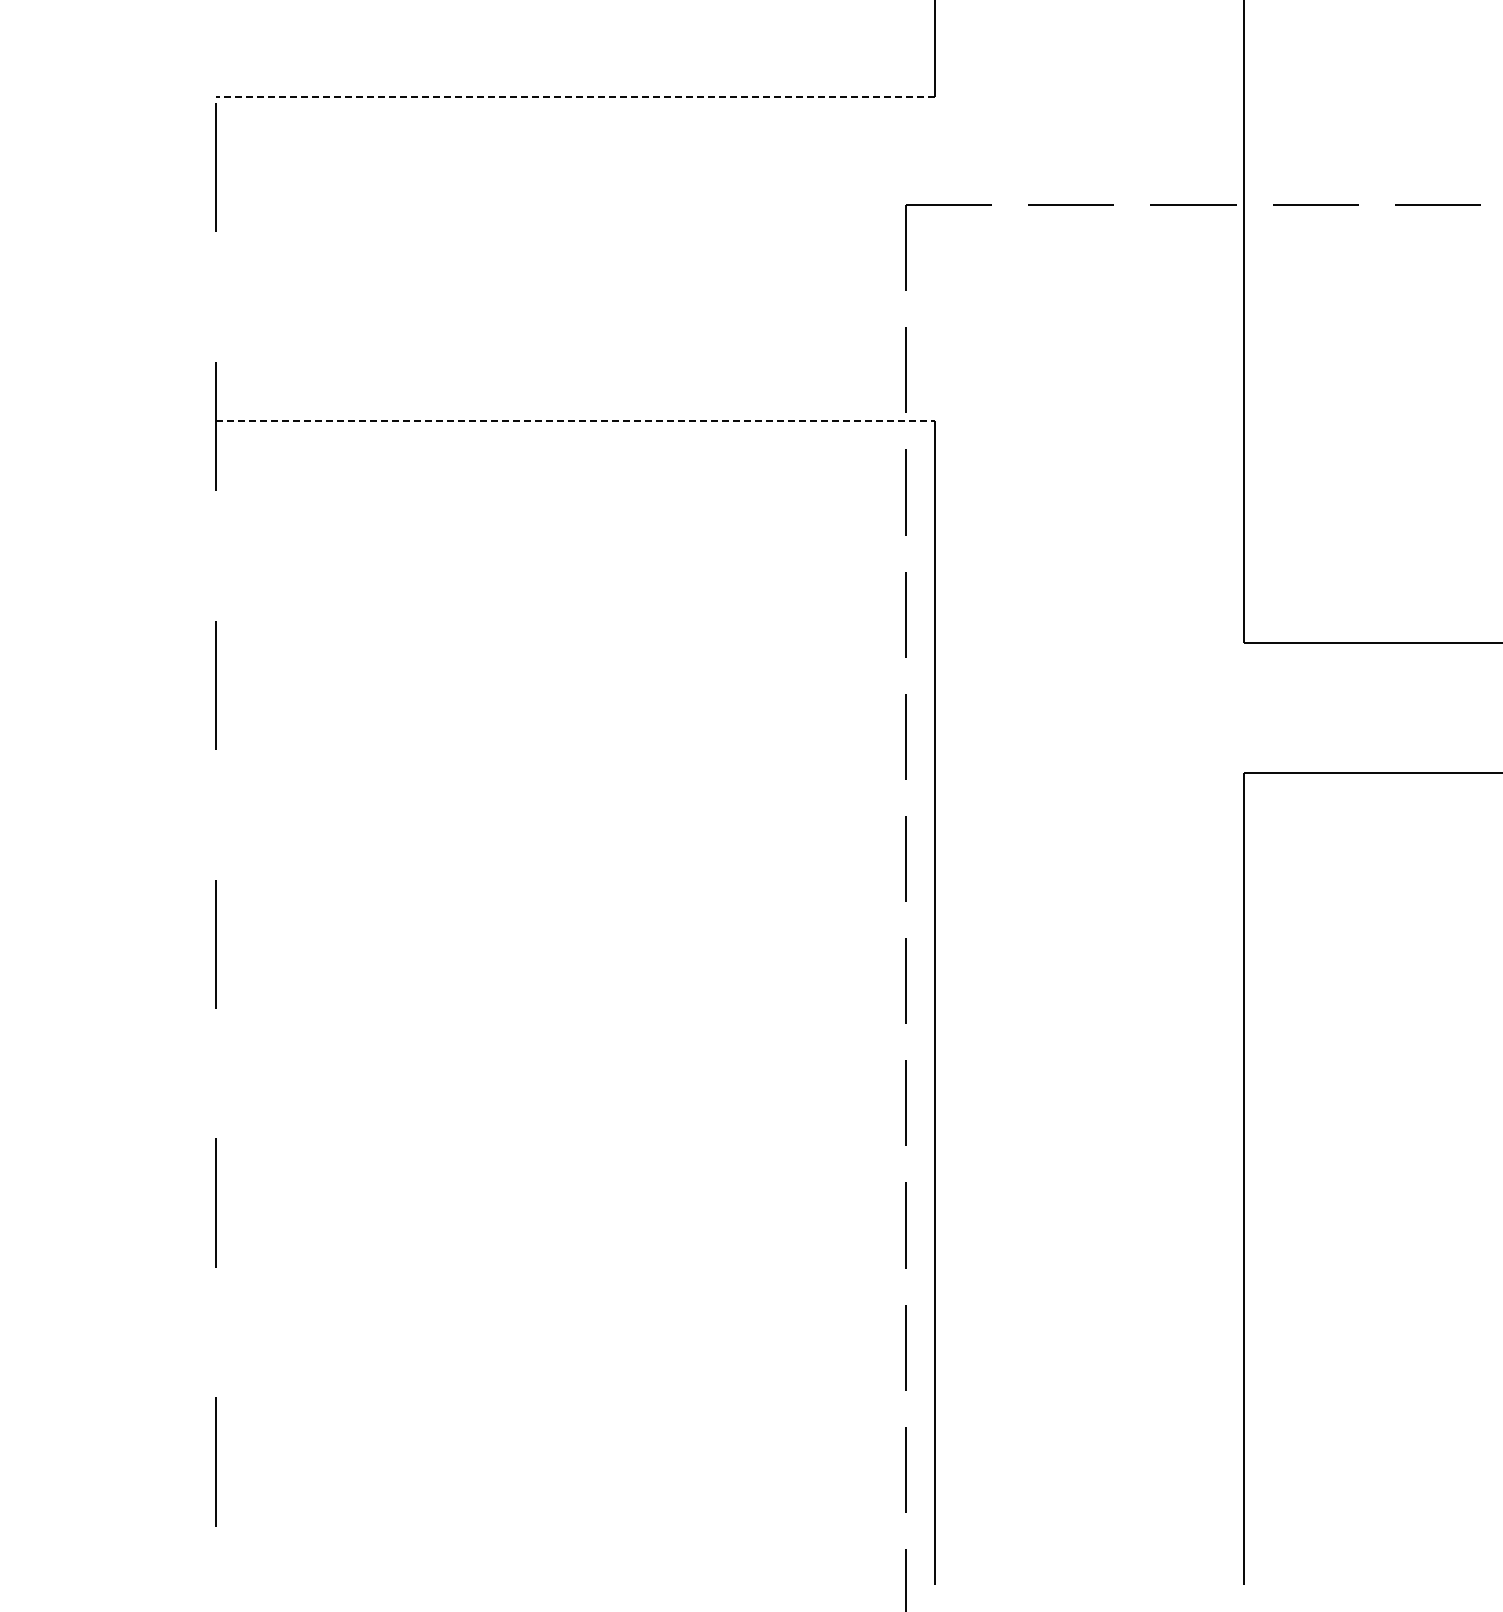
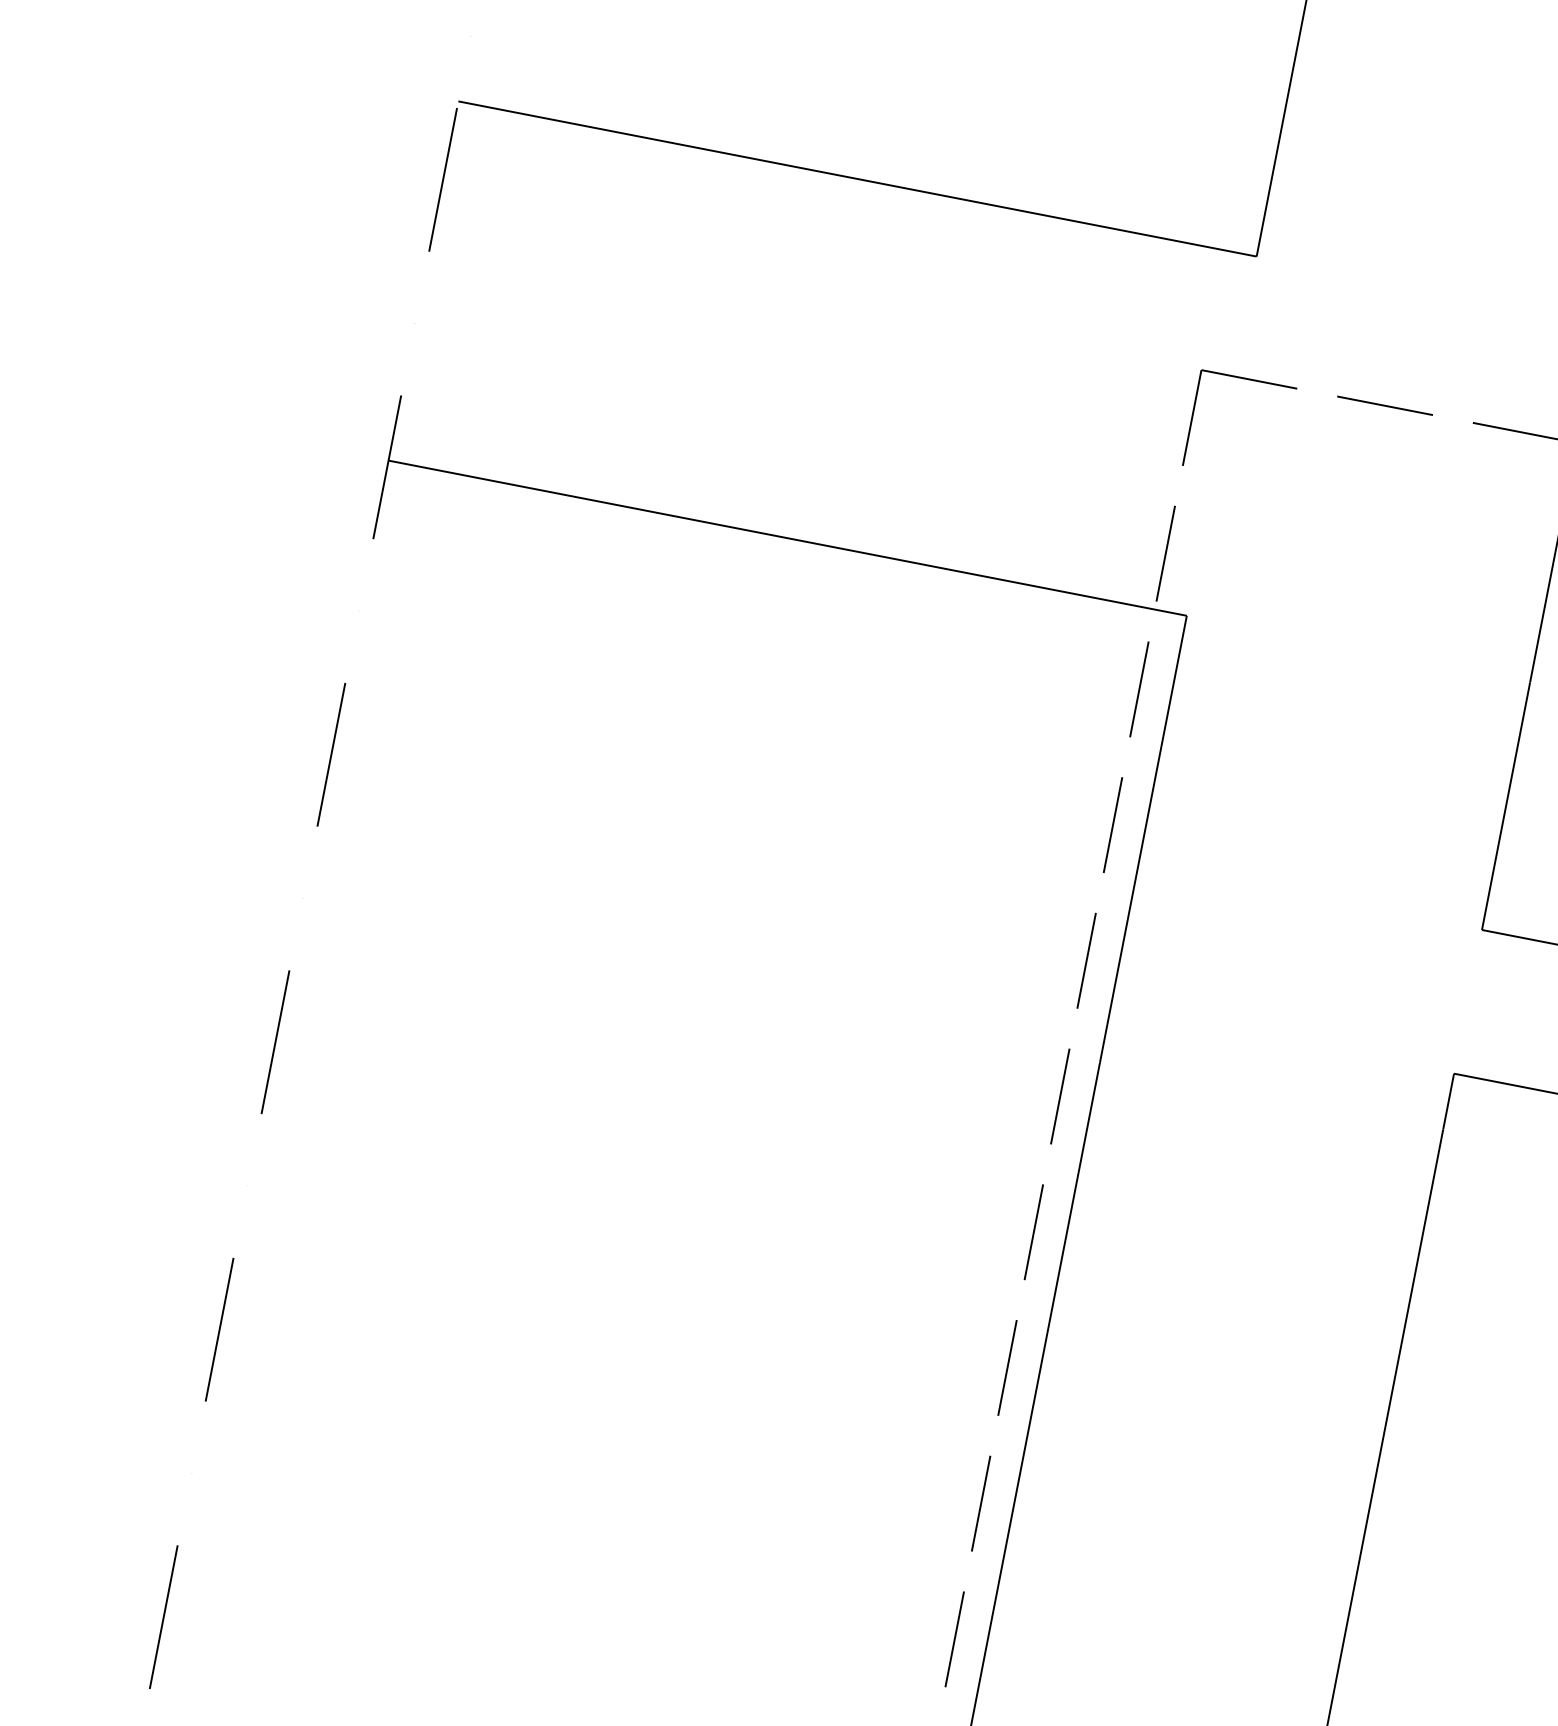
line: (574, 97) -> (856, 179), dashed -> solid
line: (575, 420) -> (787, 538), dashed -> solid

